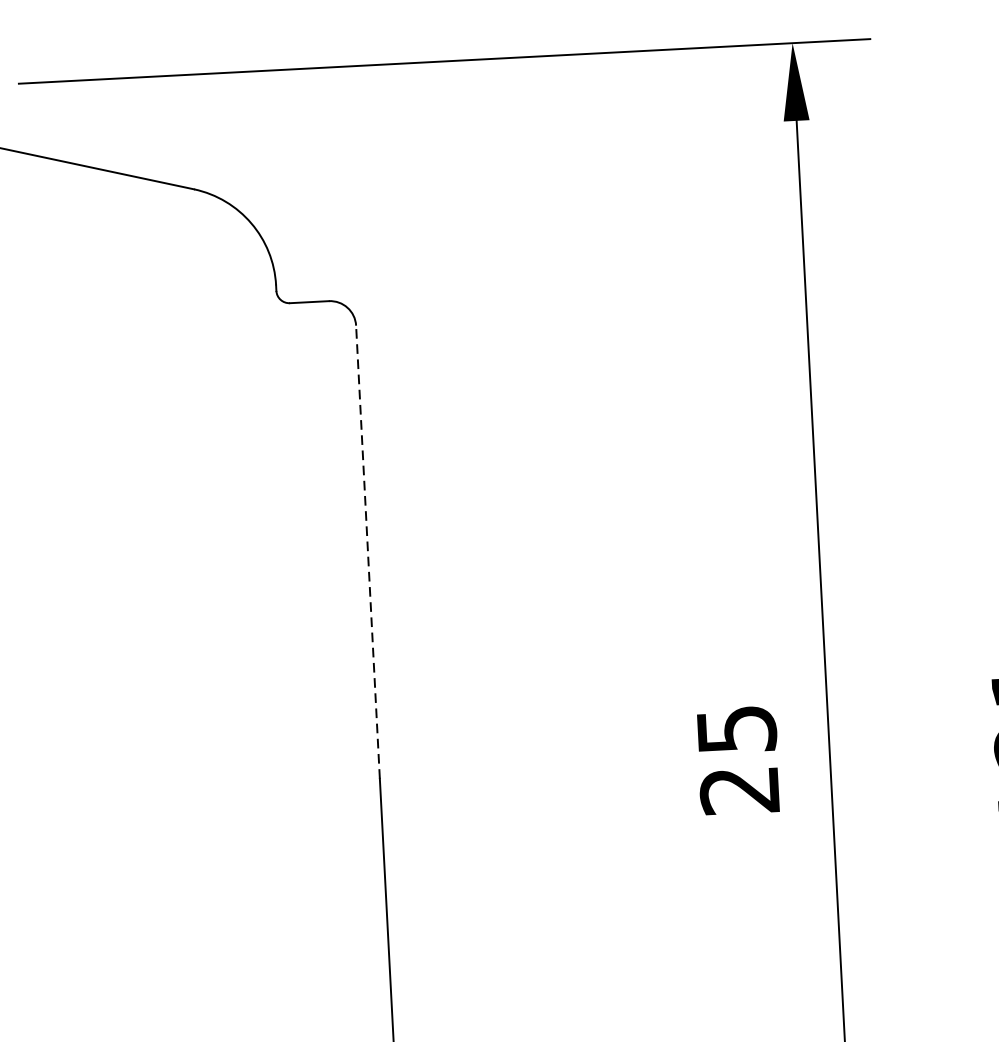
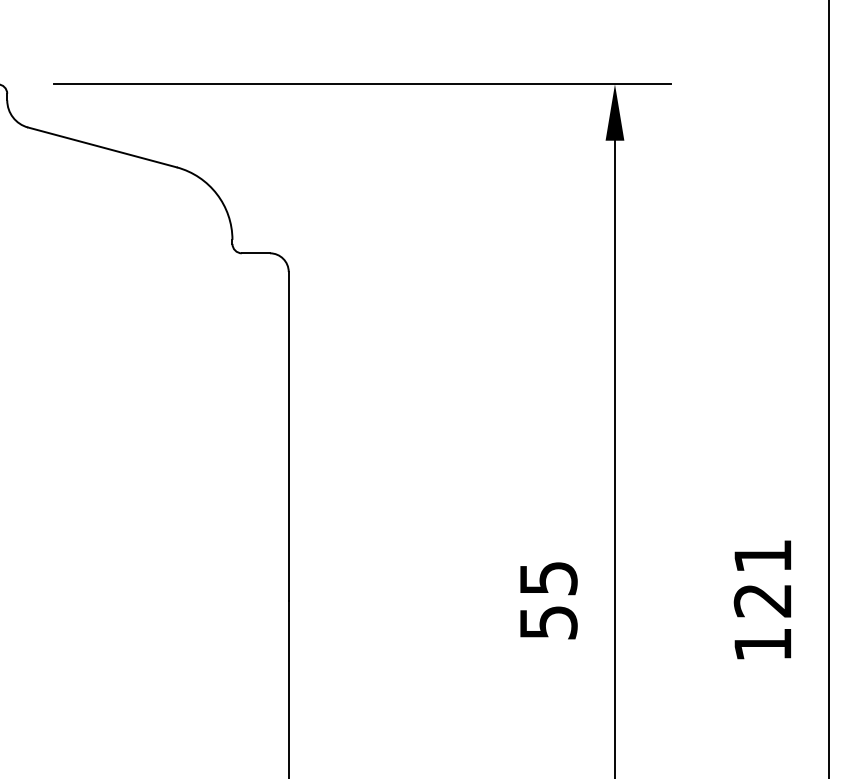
line: (367, 551) -> (288, 435), dashed -> solid
text: (739, 790) -> (548, 622), 25 -> 55

